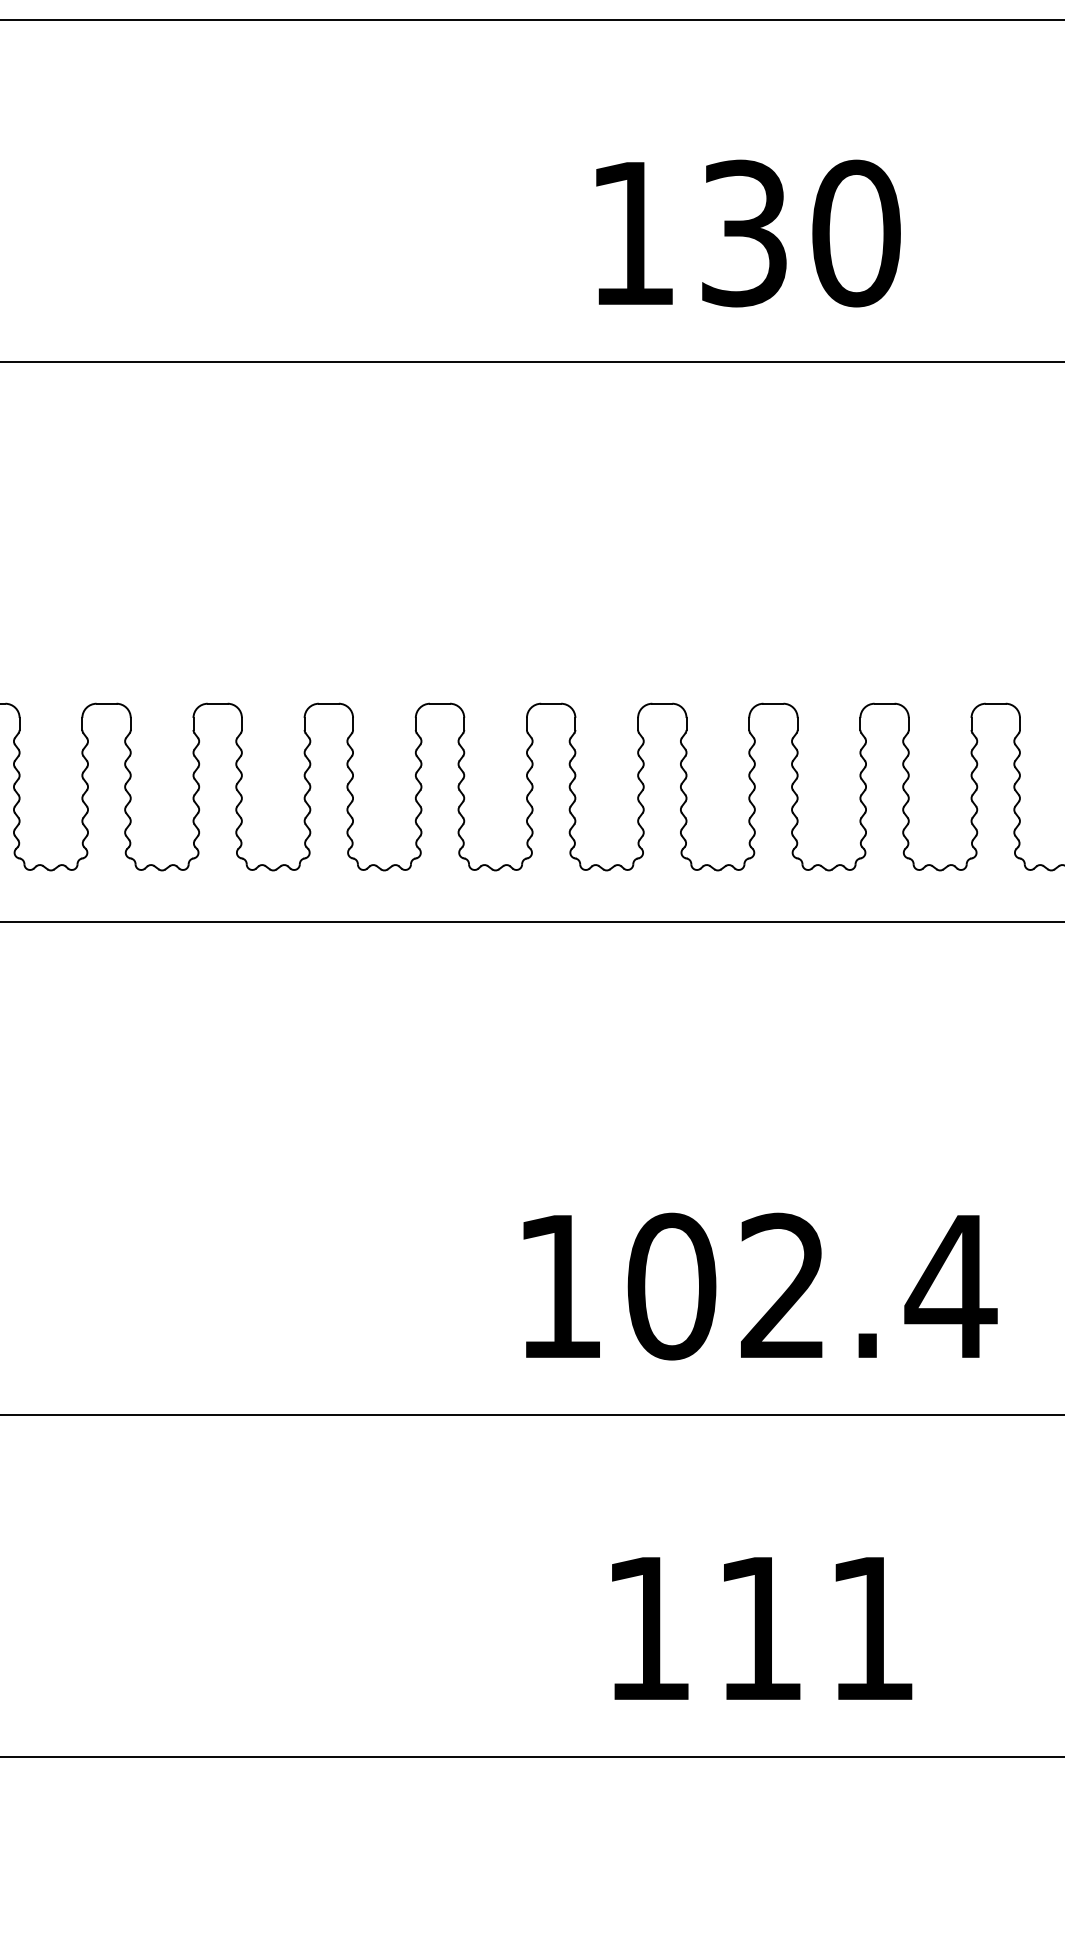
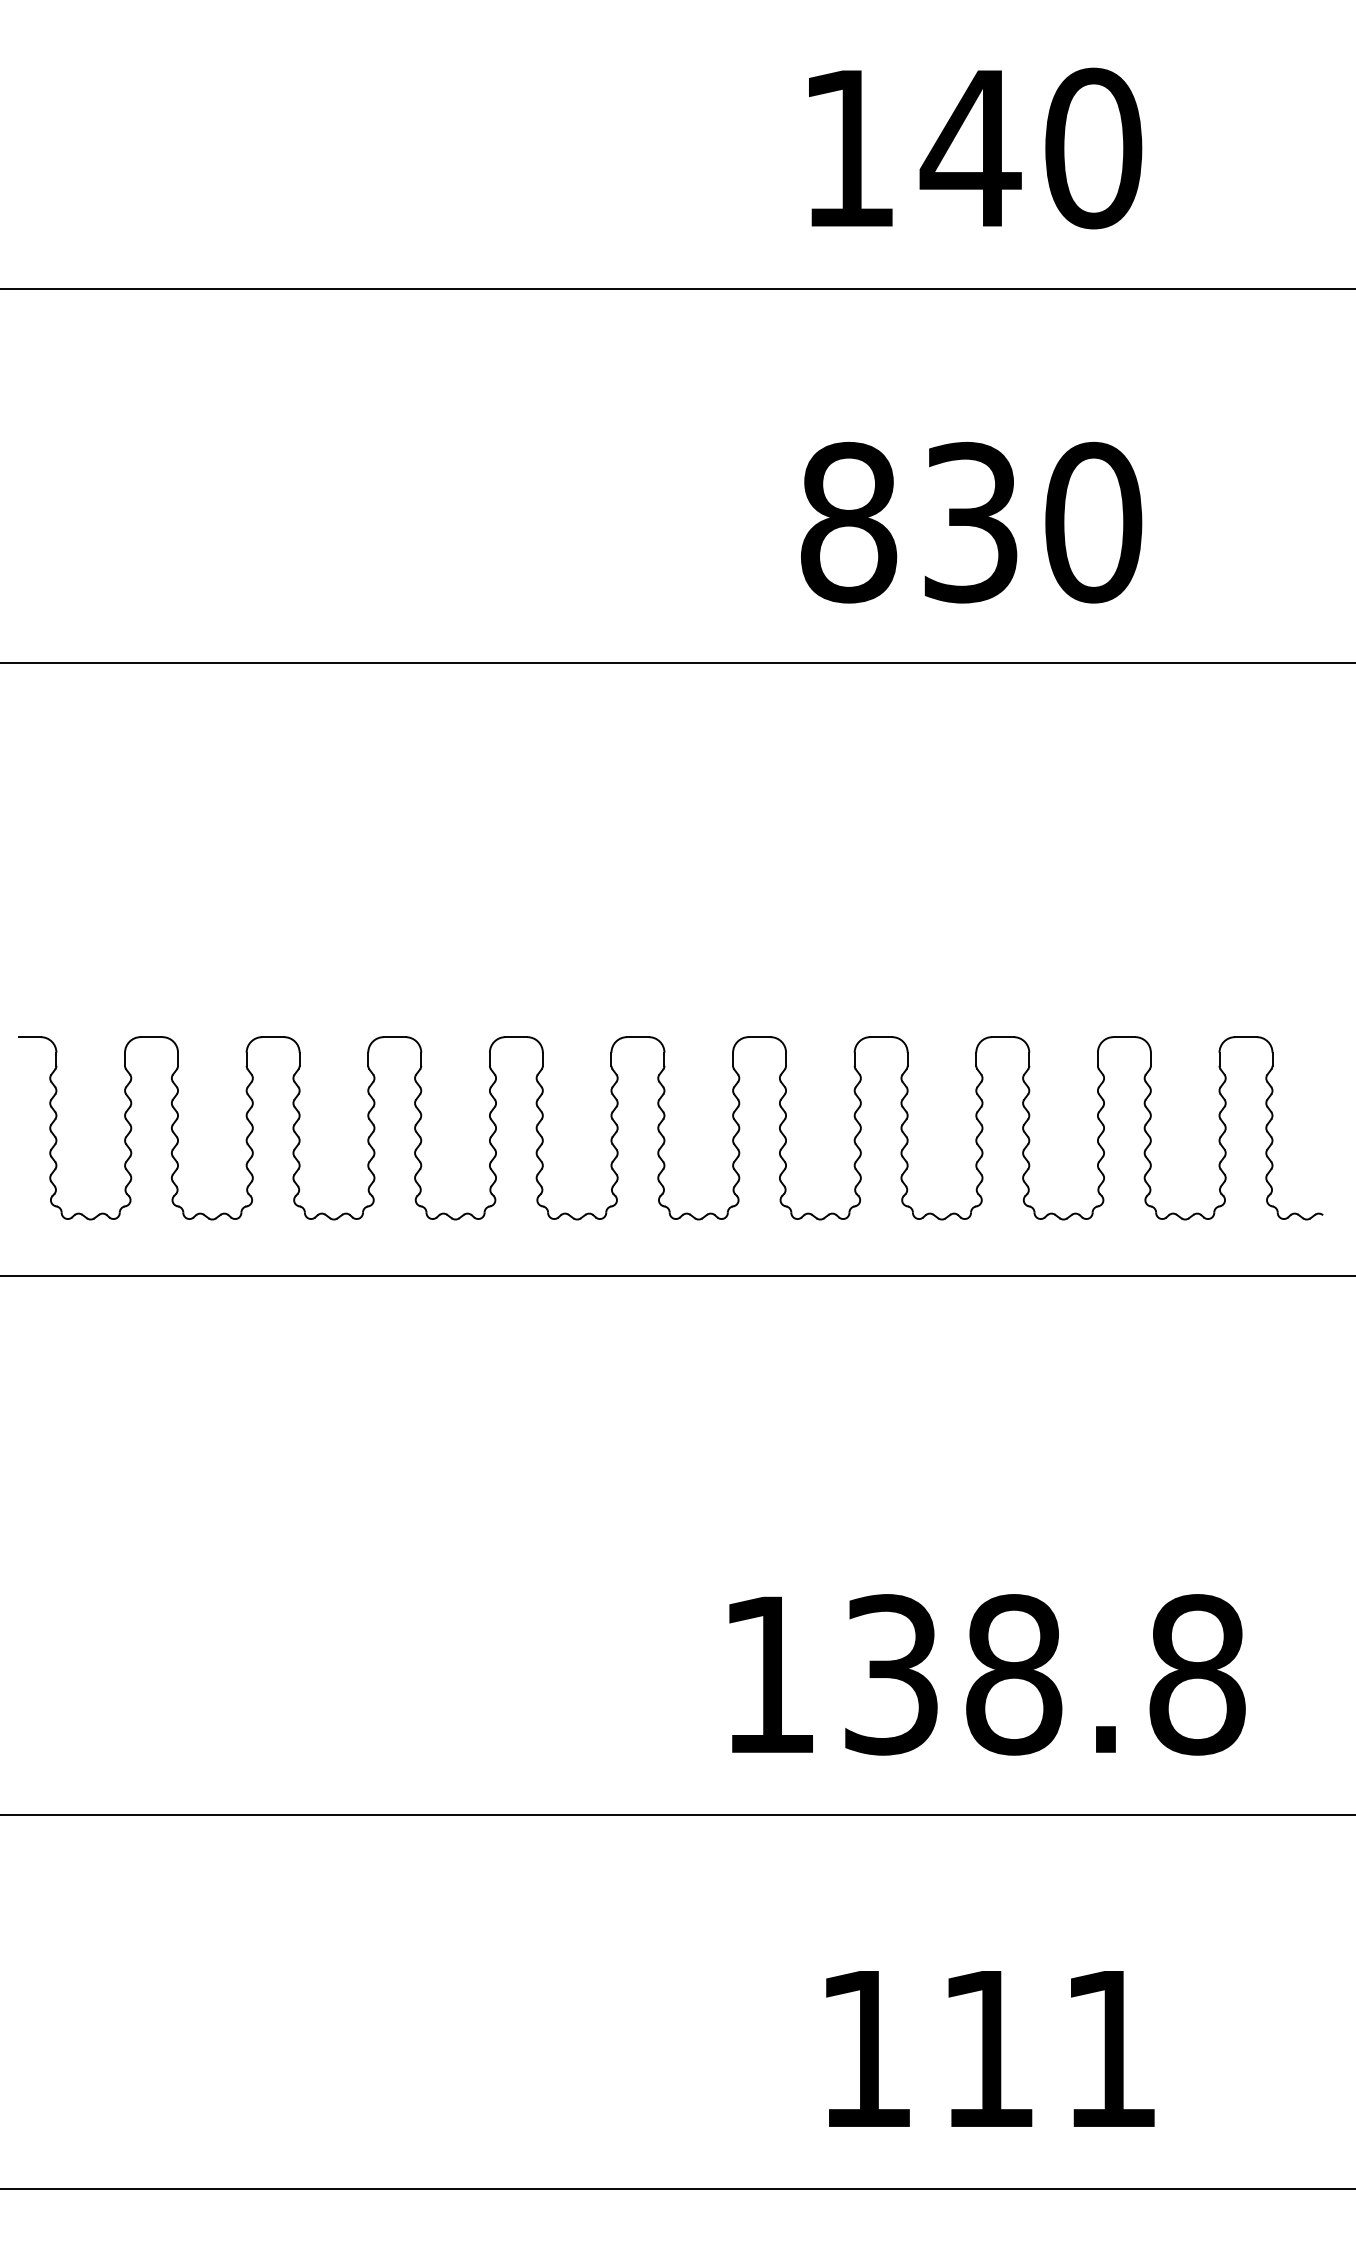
text: (633, 233) -> (849, 522), 130 -> 830
text: (812, 1286) -> (1045, 1674), 102.4 -> 138.8

